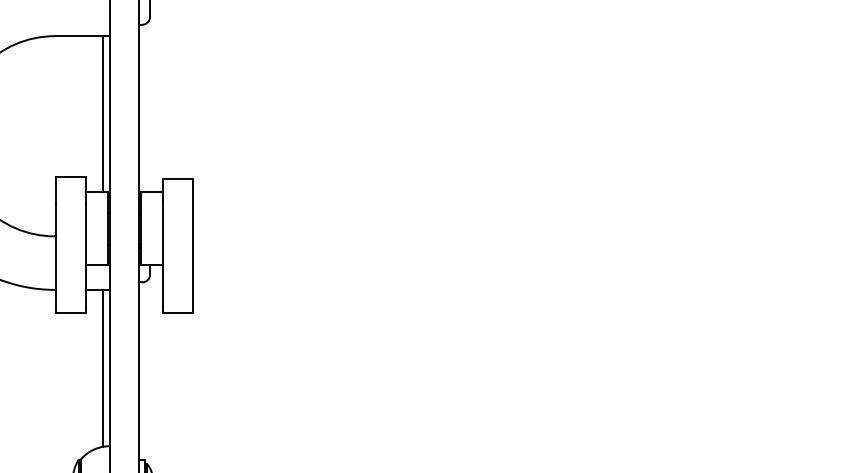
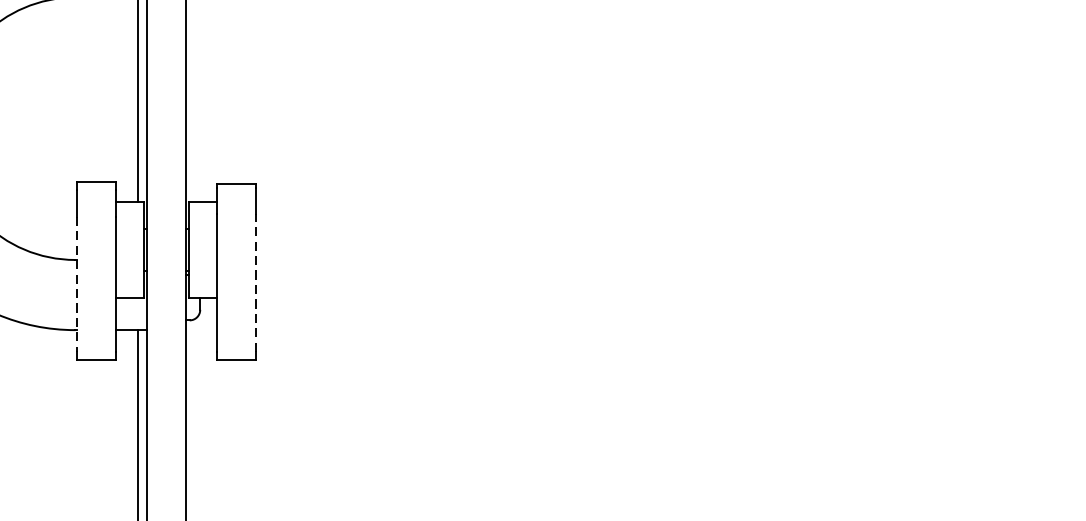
line: (192, 253) -> (255, 282), solid -> dashed
line: (56, 255) -> (77, 285), solid -> dashed

